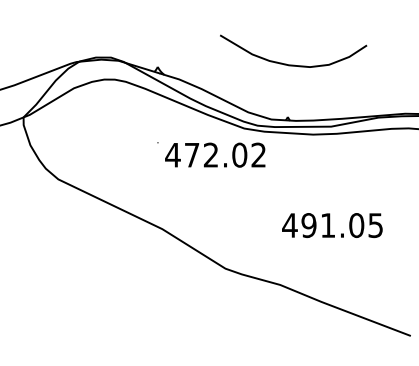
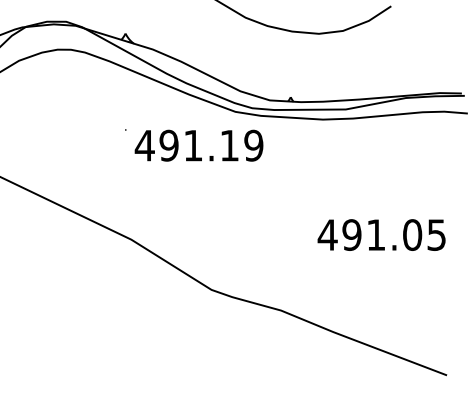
text: (225, 154) -> (211, 144), 472.02 -> 491.19
text: (332, 225) -> (381, 235), moved

